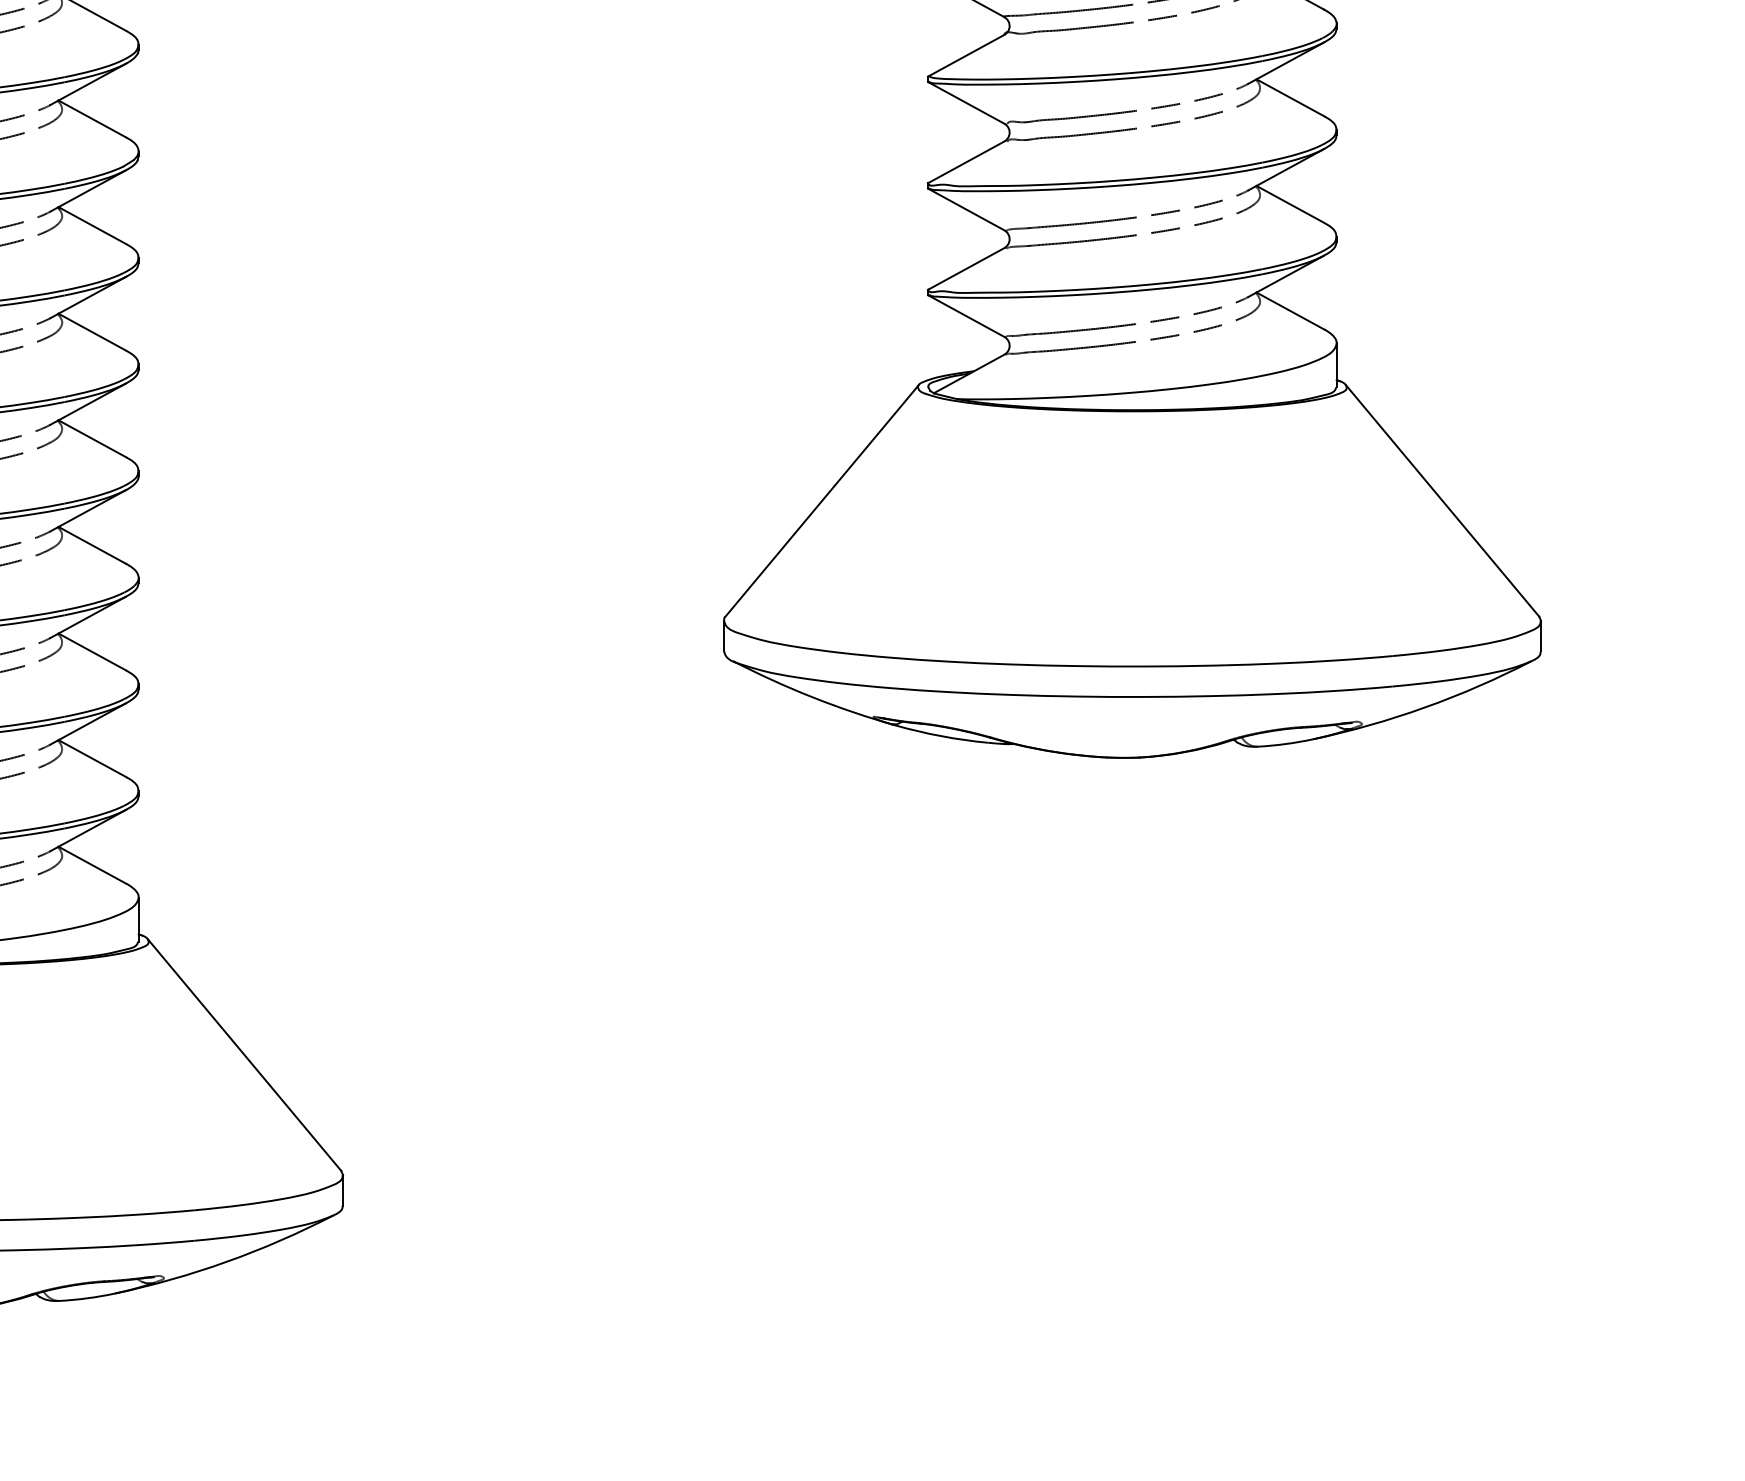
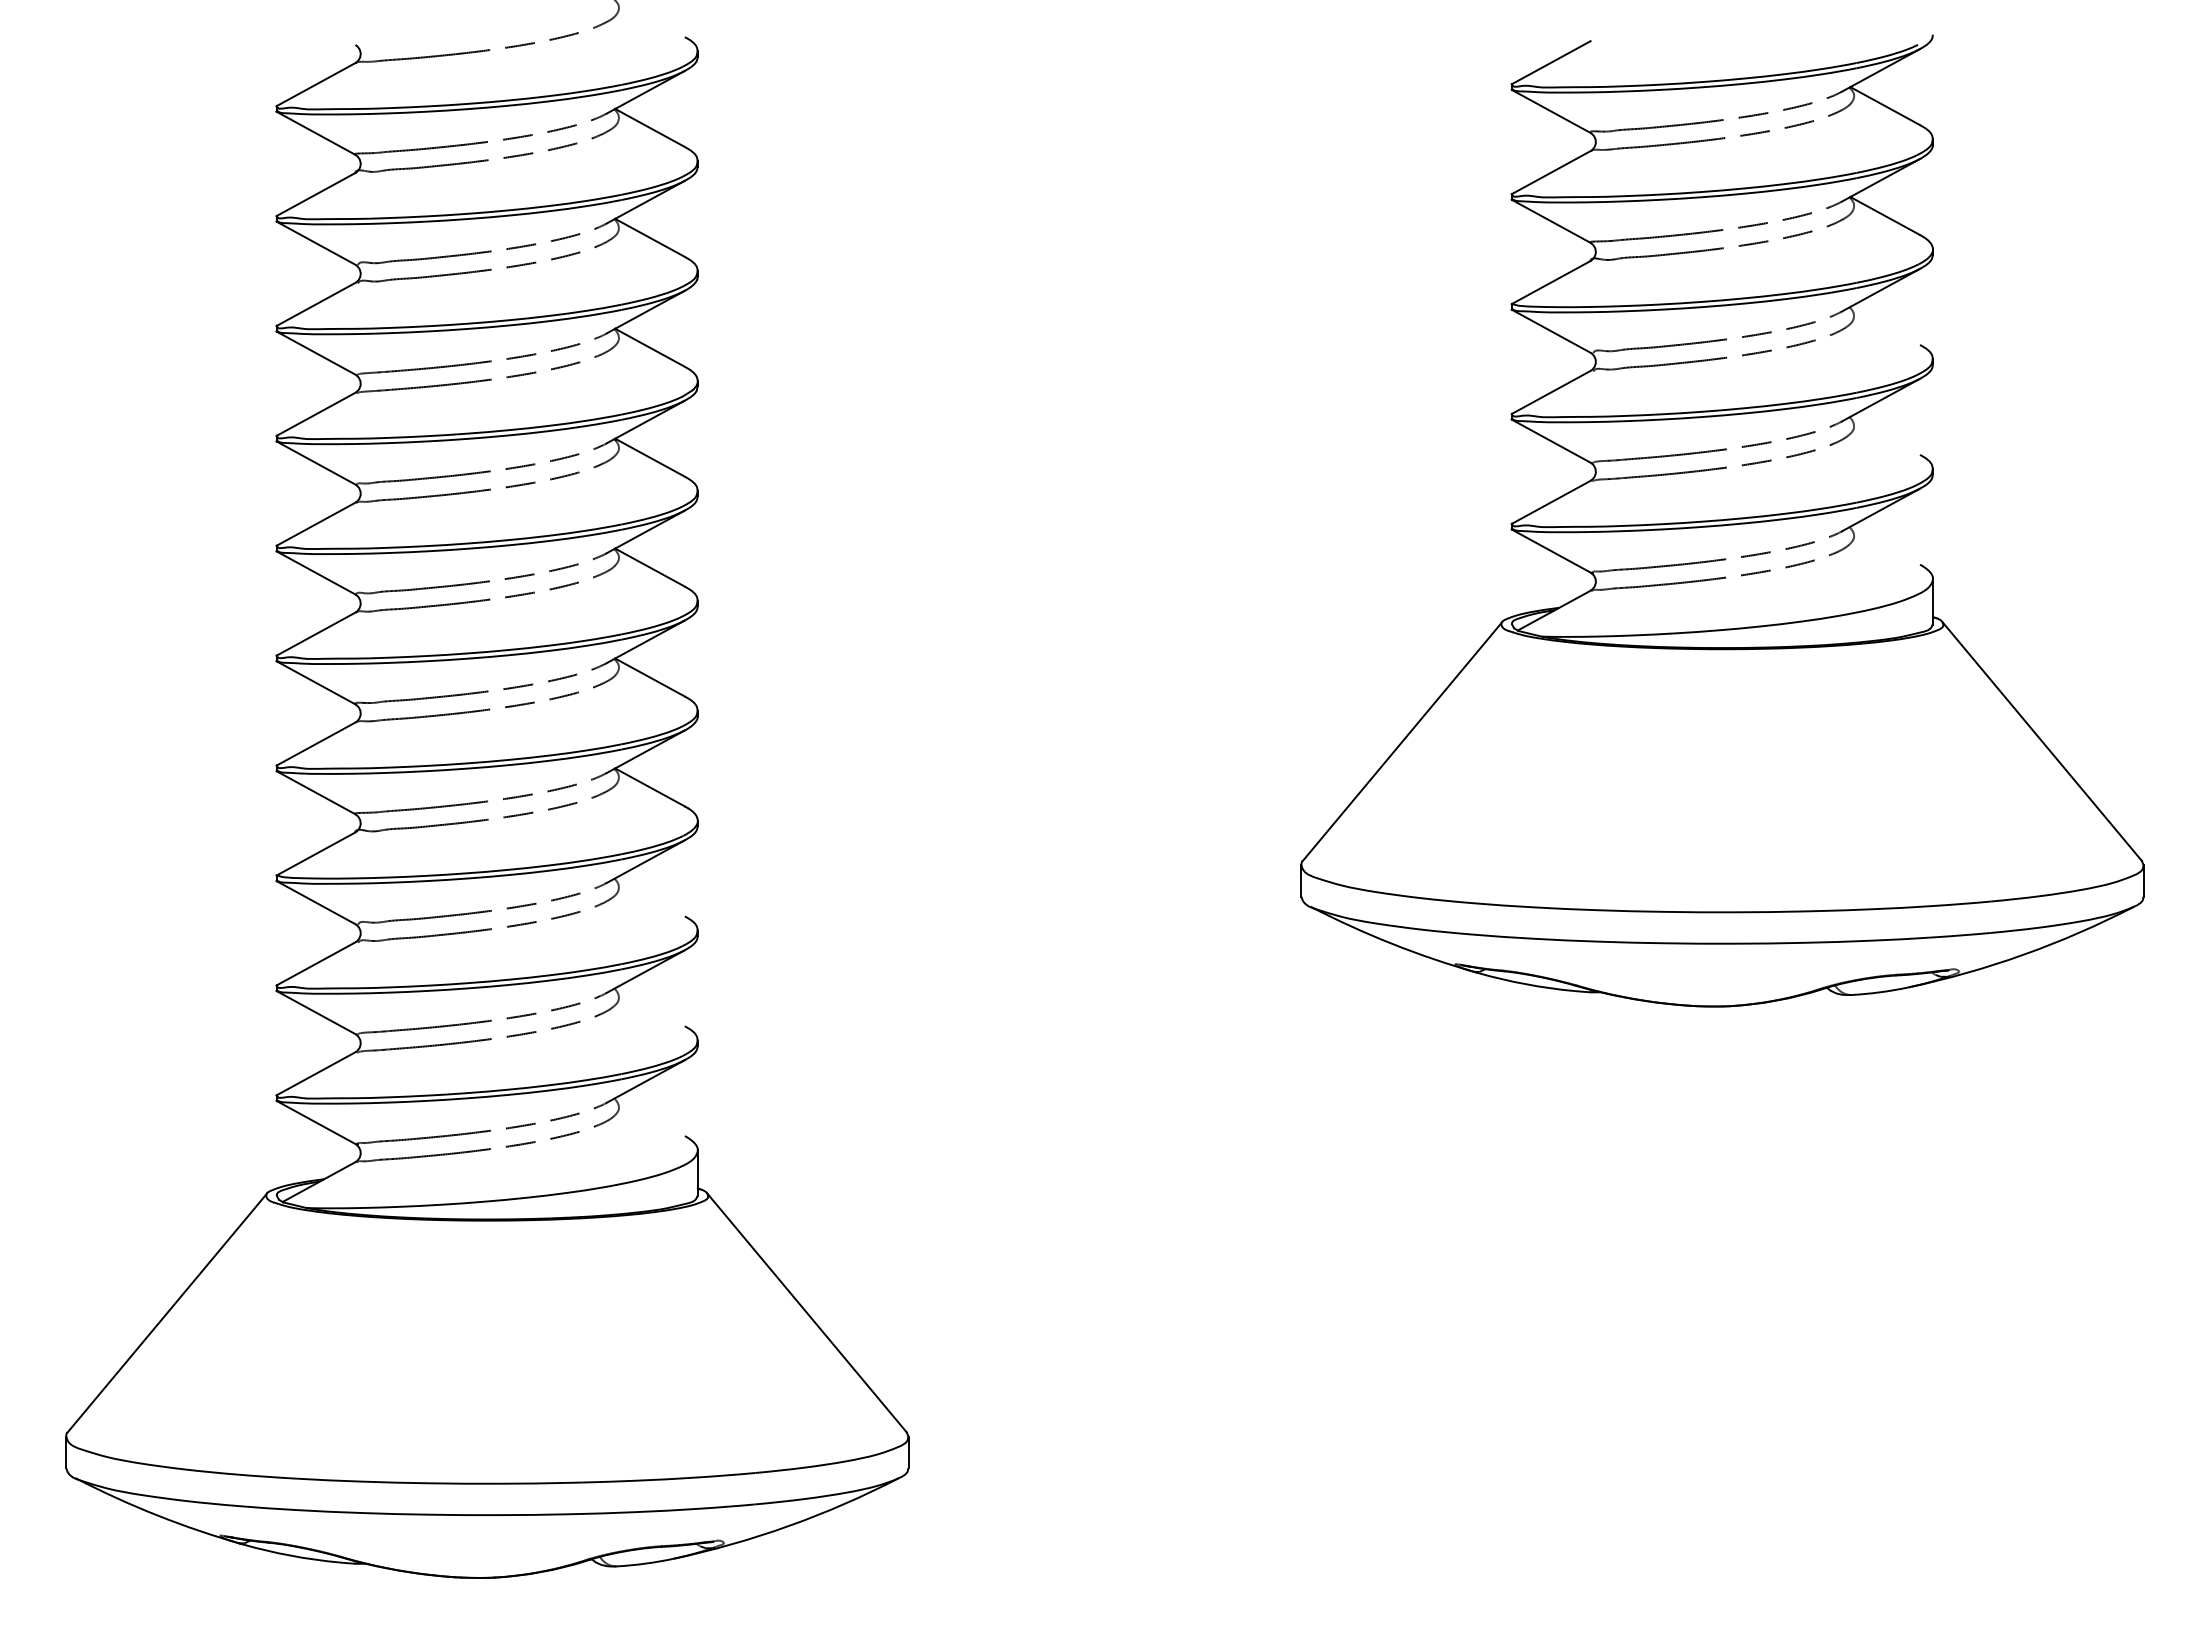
line: (1290, 97) -> (1885, 325), removed
line: (1290, 204) -> (1885, 435), removed
line: (1290, 310) -> (1885, 545), removed
line: (91, 652) -> (649, 897), removed
line: (91, 758) -> (649, 1007), removed
line: (91, 865) -> (649, 1117), removed

